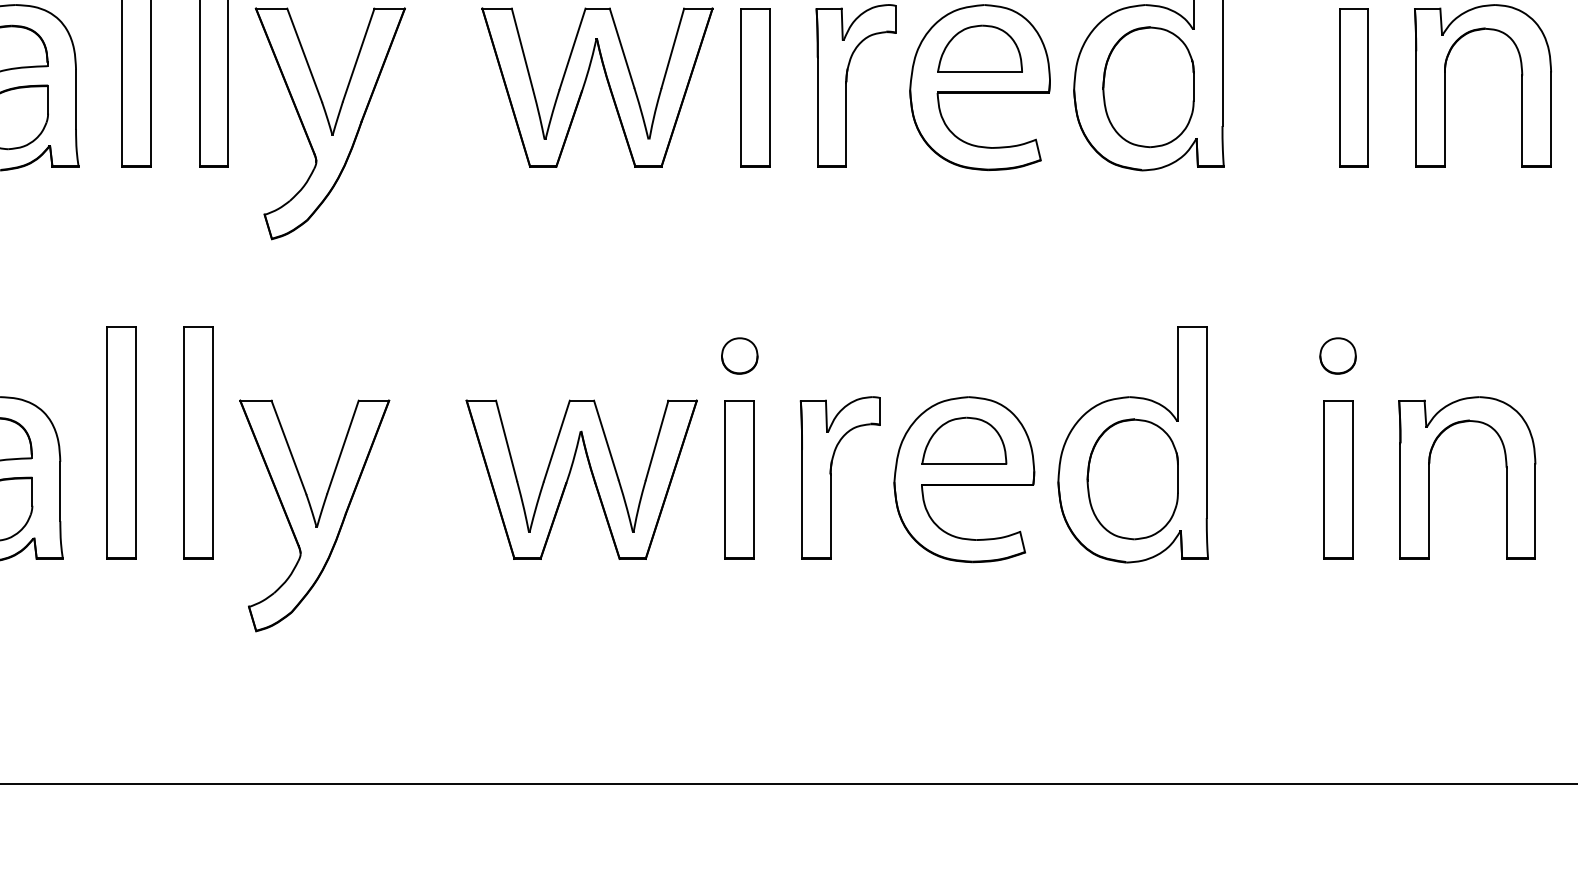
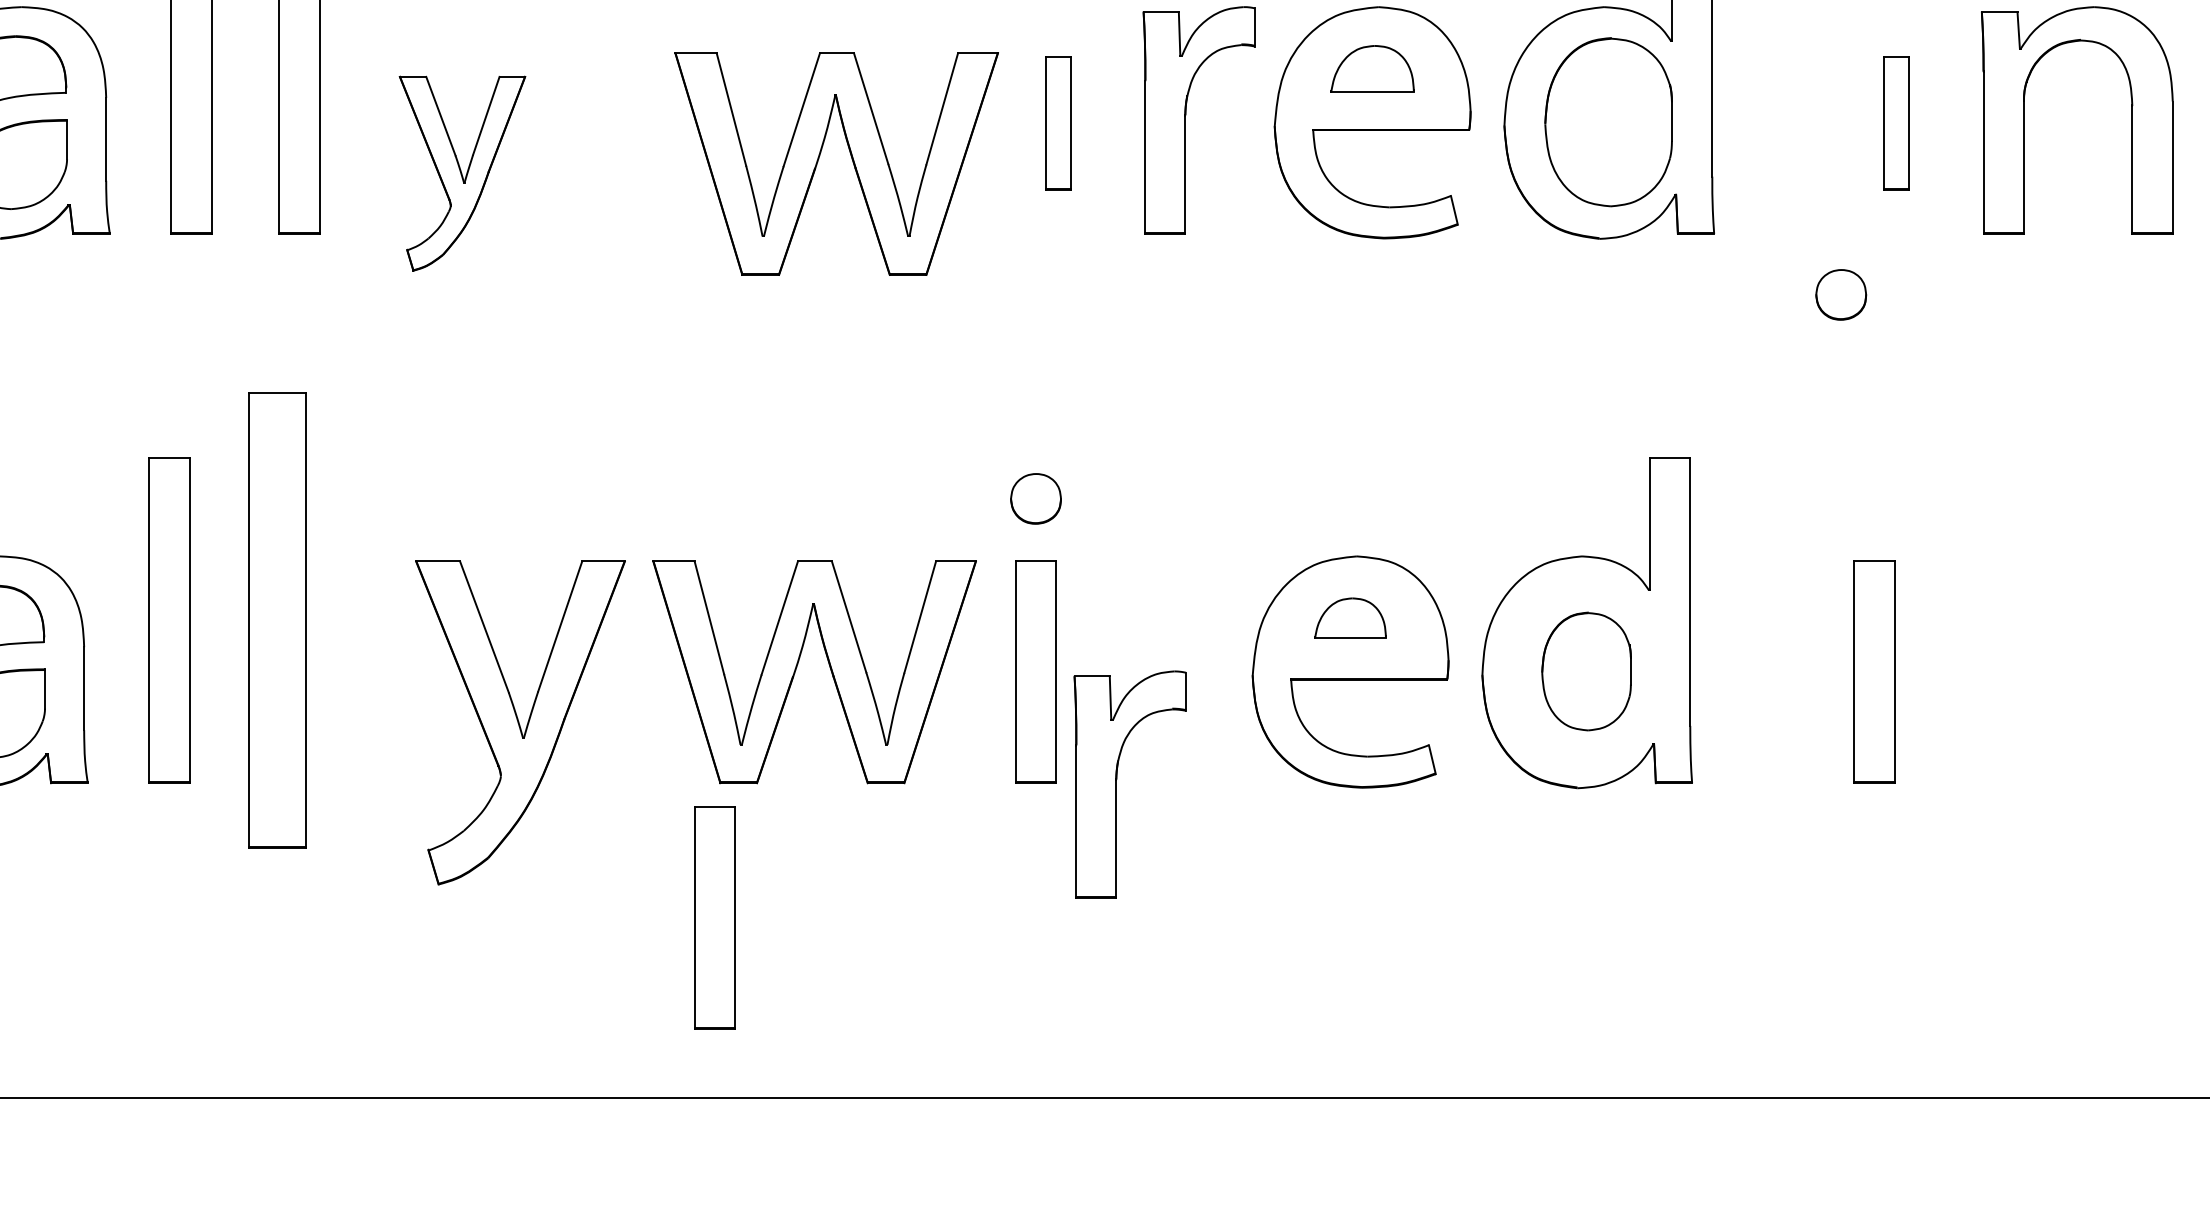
part: (979, 48) -> (1372, 68), size x0.7
part: (608, 84) -> (851, 159), moved
part: (755, 87) -> (1058, 122), size x0.6
part: (1353, 87) -> (1896, 122), size x0.6
part: (330, 123) -> (462, 173), size x0.6
part: (1338, 355) -> (1841, 294), moved
part: (964, 440) -> (1350, 617), size x0.6
part: (198, 442) -> (277, 620), size x1.4
part: (831, 474) -> (1117, 779), moved
part: (1429, 477) -> (2002, 669), removed
part: (1132, 479) -> (1586, 671), size x0.7
part: (314, 515) -> (520, 722), moved
part: (510, 654) -> (714, 917), added

